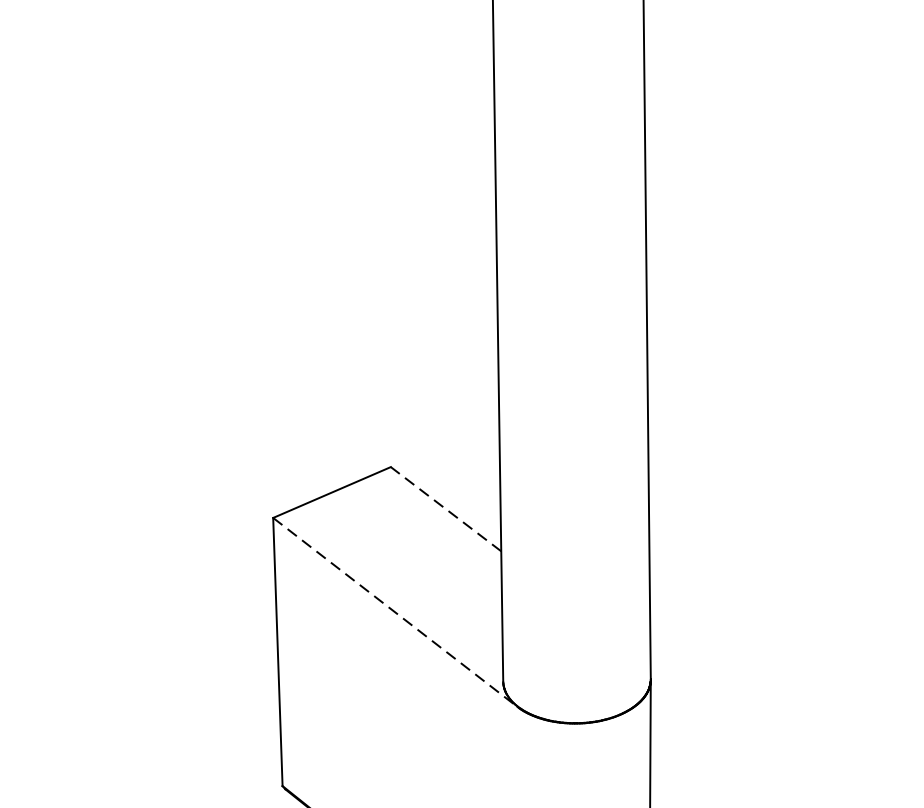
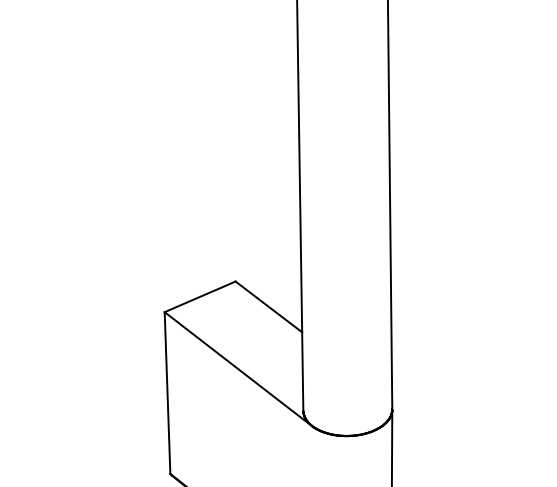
line: (445, 508) -> (268, 306), dashed -> solid
line: (395, 613) -> (238, 369), dashed -> solid

